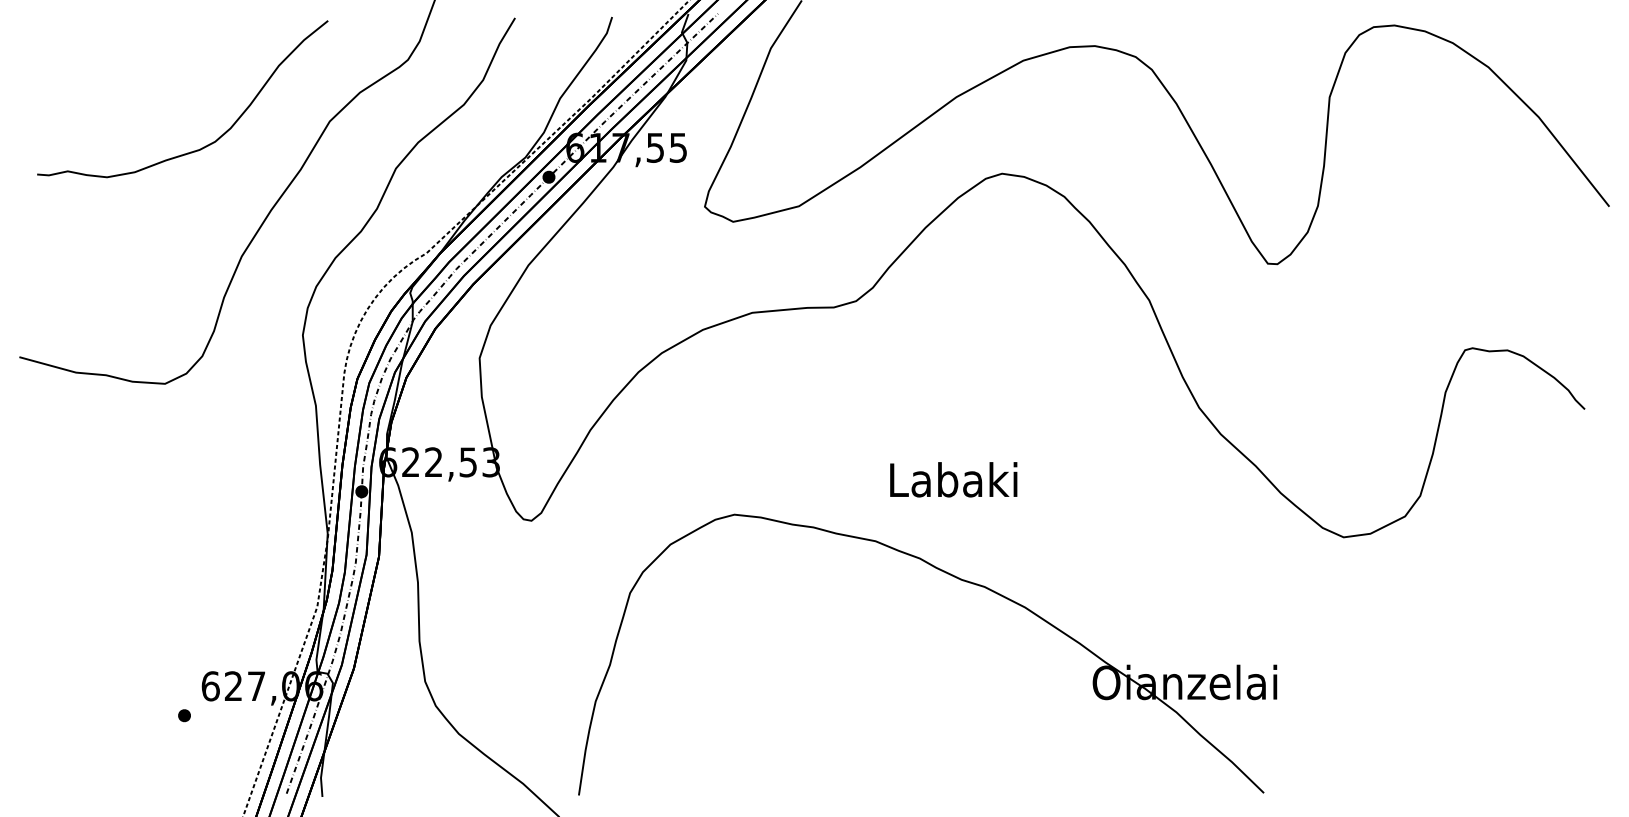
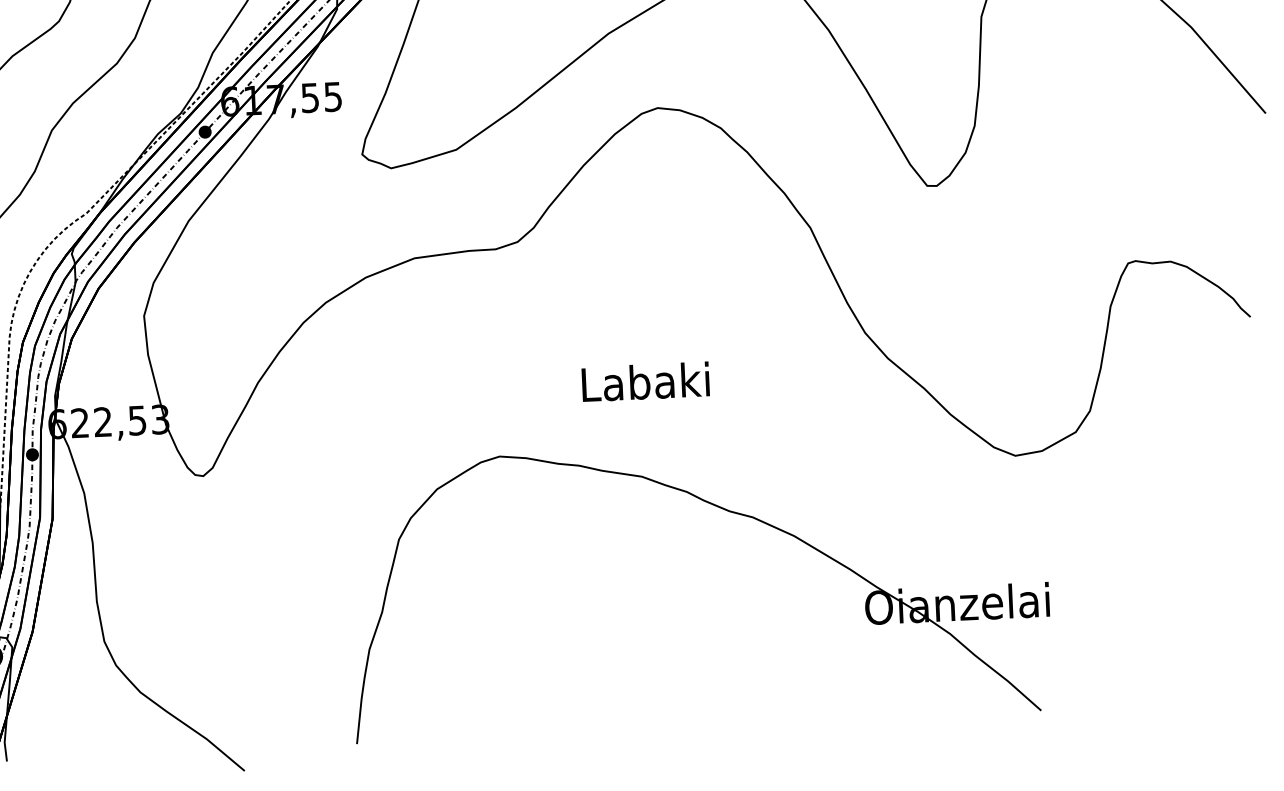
text: (953, 479) -> (645, 381), moved
part: (960, 580) -> (728, 512), moved

